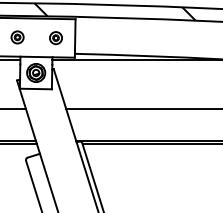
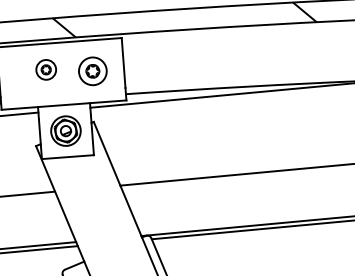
part: (17, 37) -> (46, 69), moved
part: (55, 38) -> (92, 72), size x1.4

